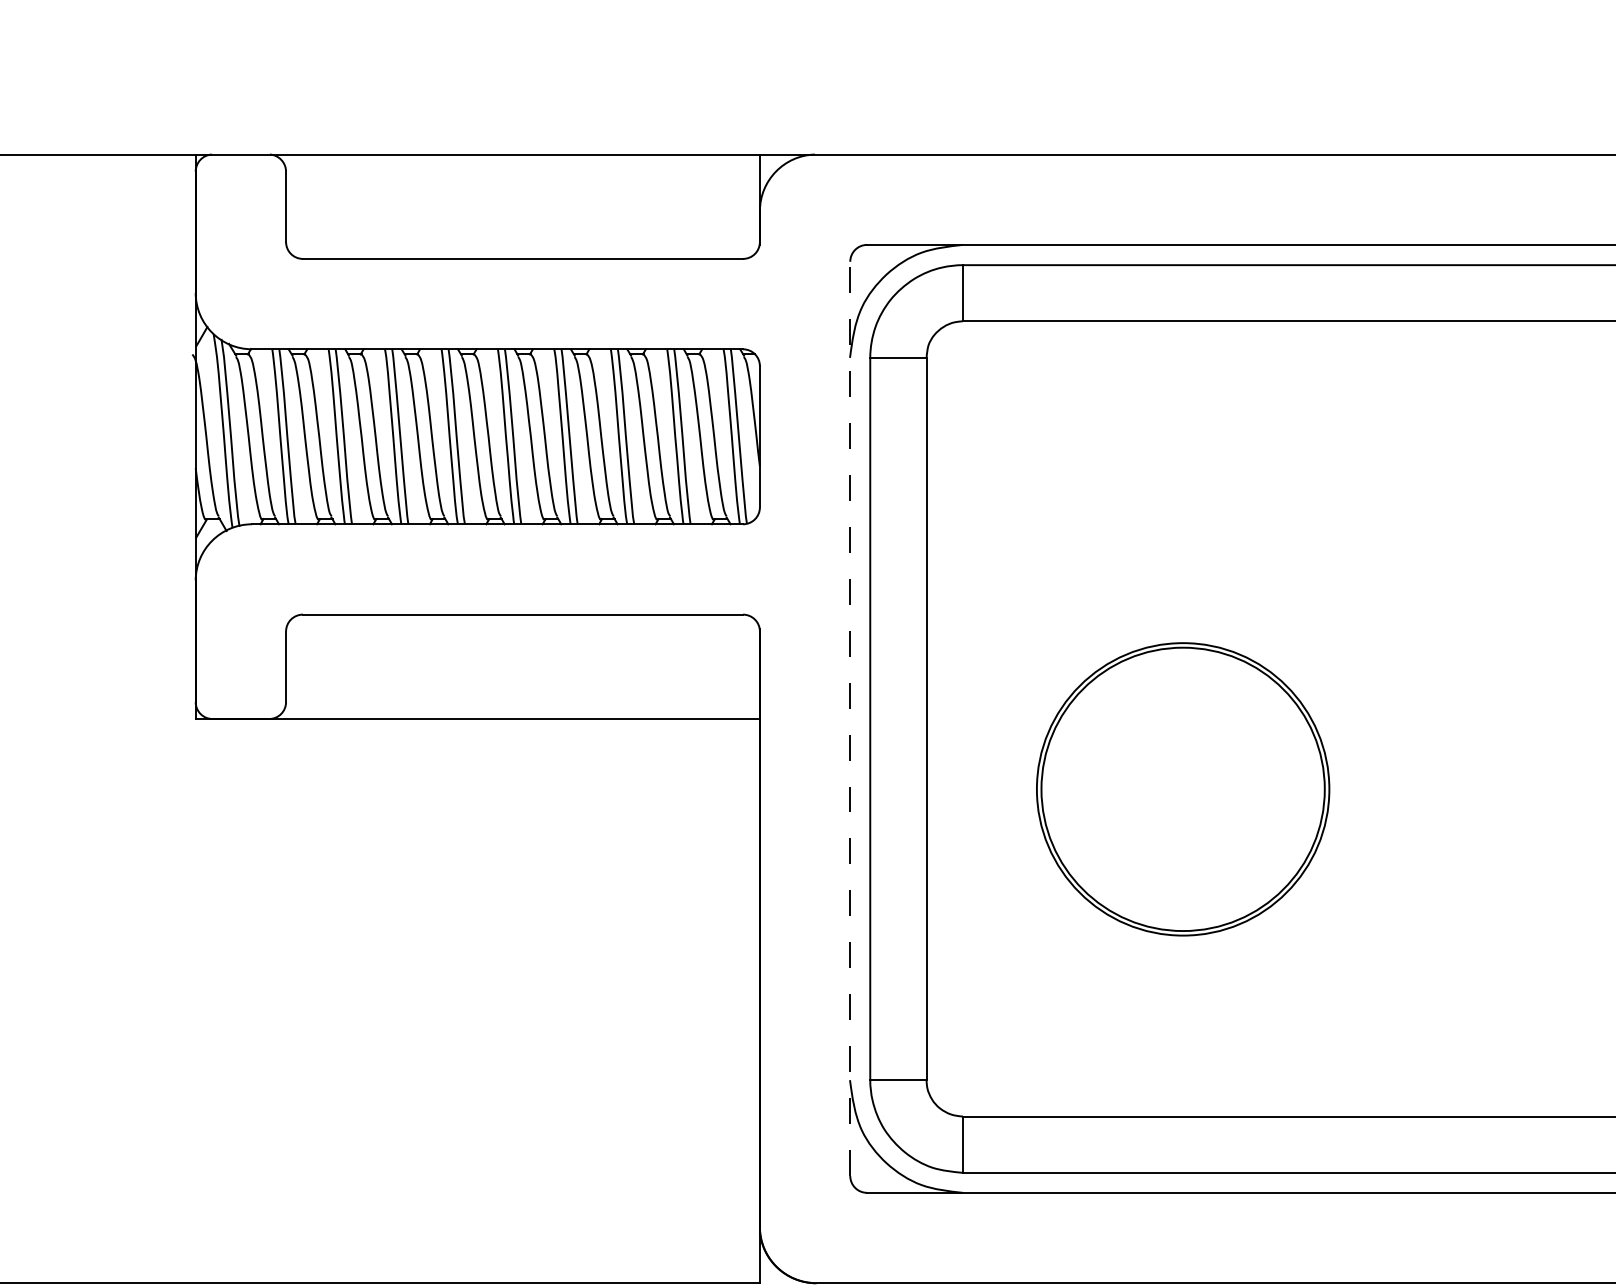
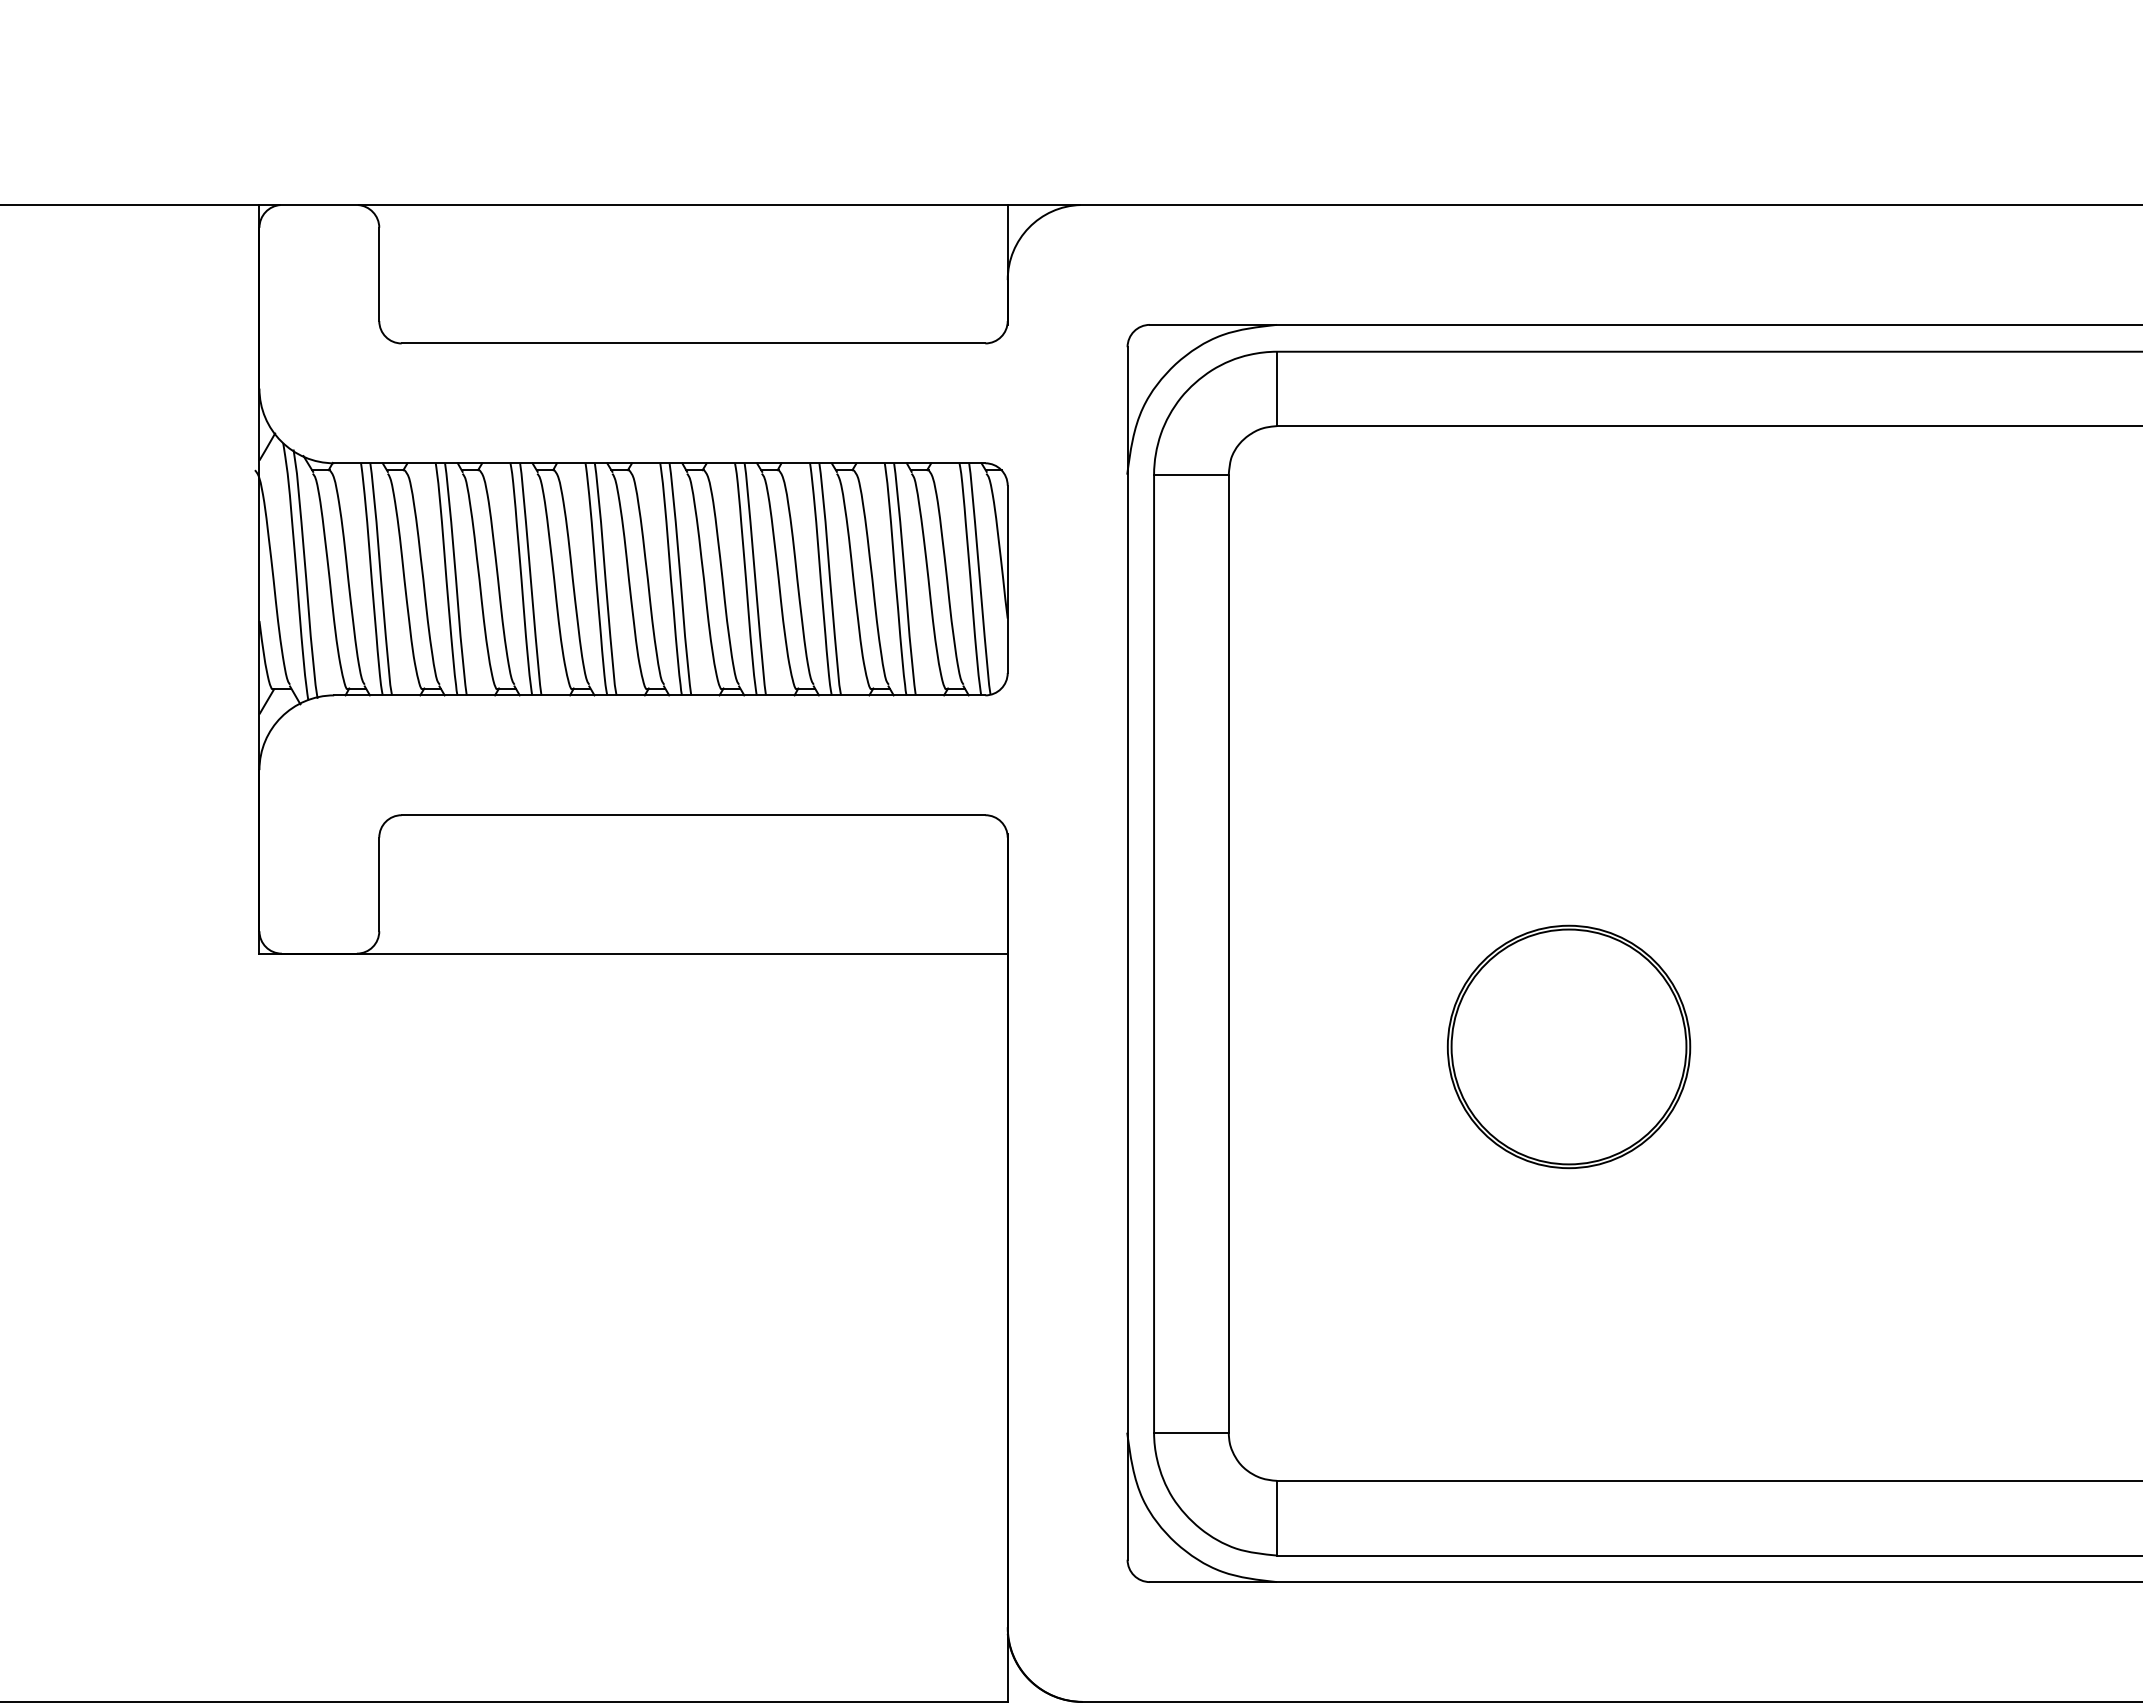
line: (850, 718) -> (1127, 952), dashed -> solid
part: (1182, 789) -> (1568, 1046), size x0.62

